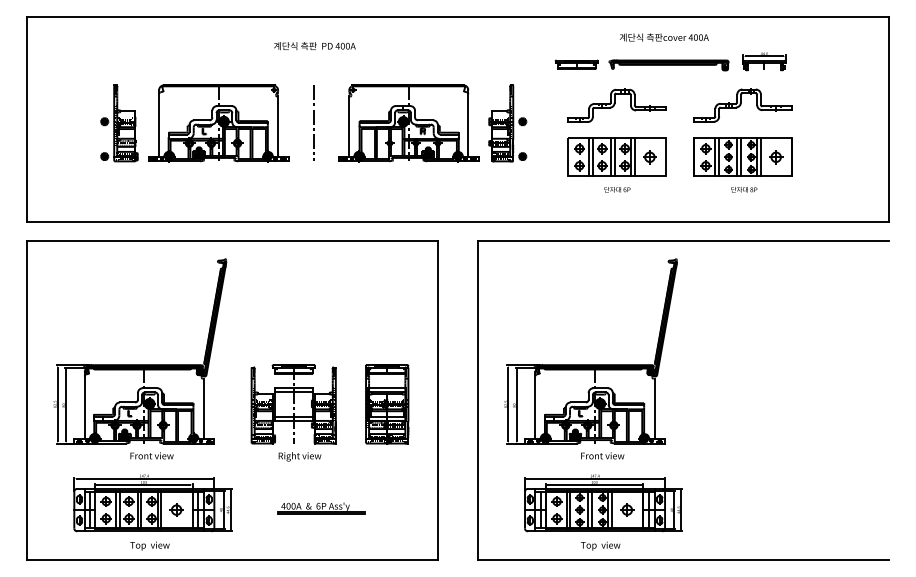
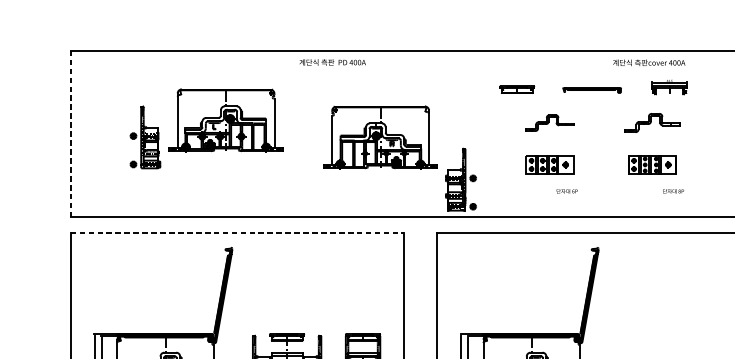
text: (664, 37) -> (649, 62), moved
text: (314, 46) -> (332, 62), moved
part: (668, 65) -> (591, 90), size x0.6
part: (616, 105) -> (549, 122), size x0.6
part: (742, 105) -> (651, 122), size x0.7
line: (27, 119) -> (70, 134), solid -> dashed
part: (218, 123) -> (225, 120), moved
line: (313, 123) -> (303, 137), removed
part: (507, 123) -> (460, 179), moved
part: (616, 156) -> (549, 164), size x0.6
part: (742, 156) -> (651, 164), size x0.6
text: (617, 189) -> (567, 191), moved
text: (744, 189) -> (673, 191), moved
line: (233, 240) -> (238, 232), solid -> dashed

